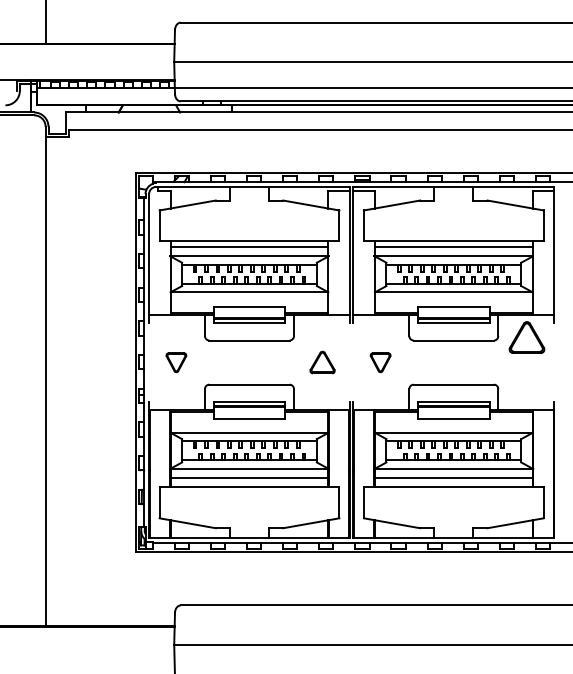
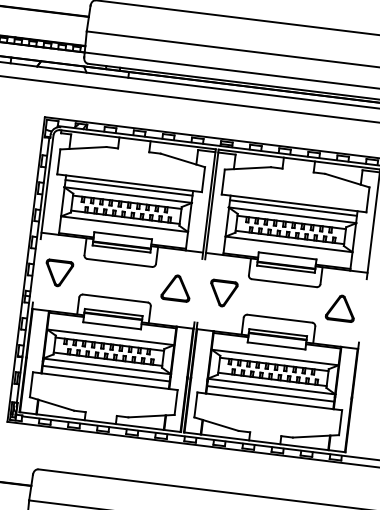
part: (526, 337) -> (340, 308), moved
part: (176, 362) -> (58, 273), size x1.67
part: (322, 362) -> (176, 287), size x1.43
part: (380, 362) -> (223, 293), size x1.67

